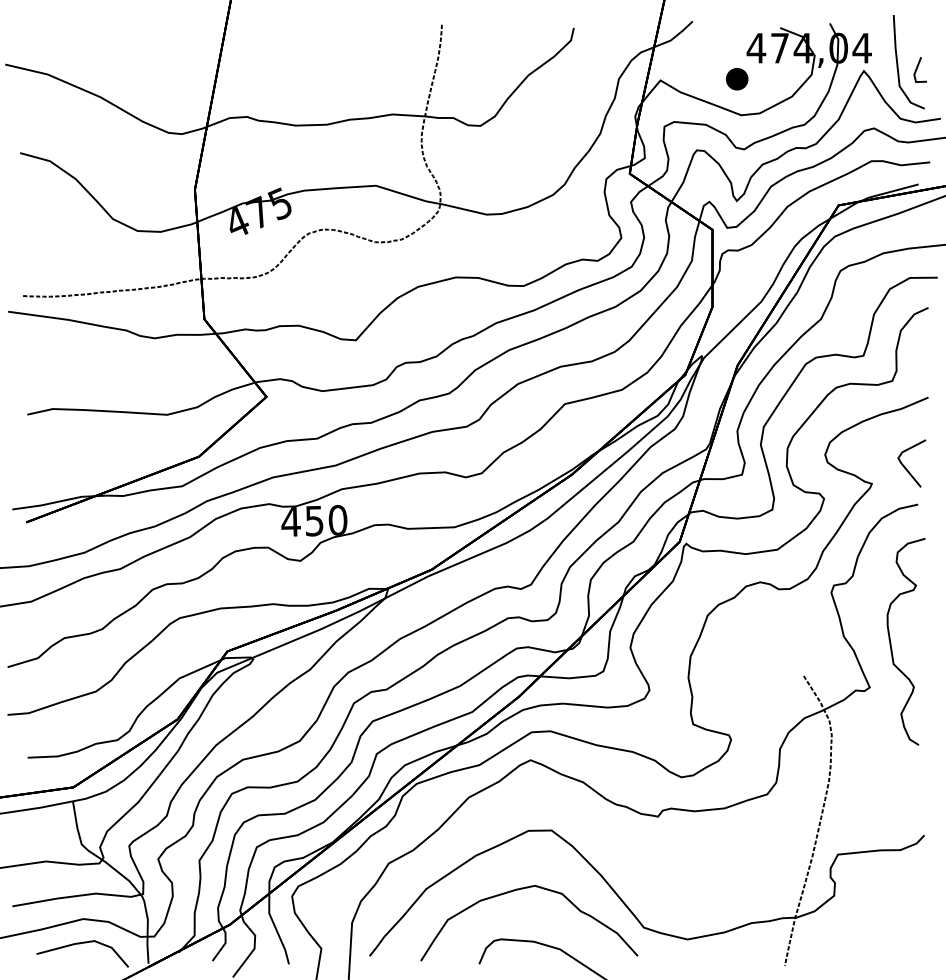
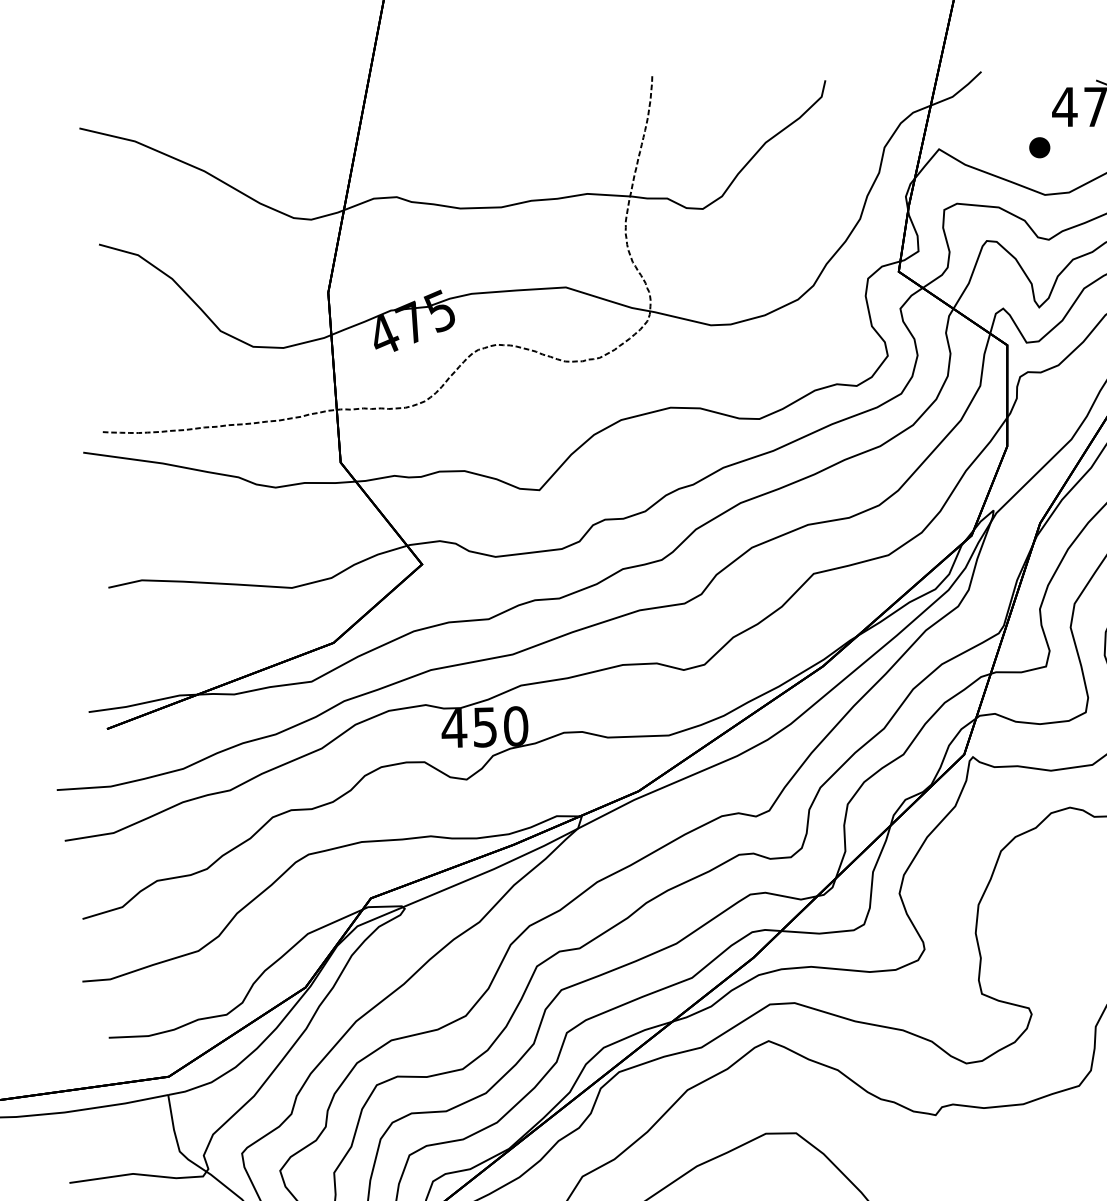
part: (737, 79) -> (1040, 148), size x0.71

